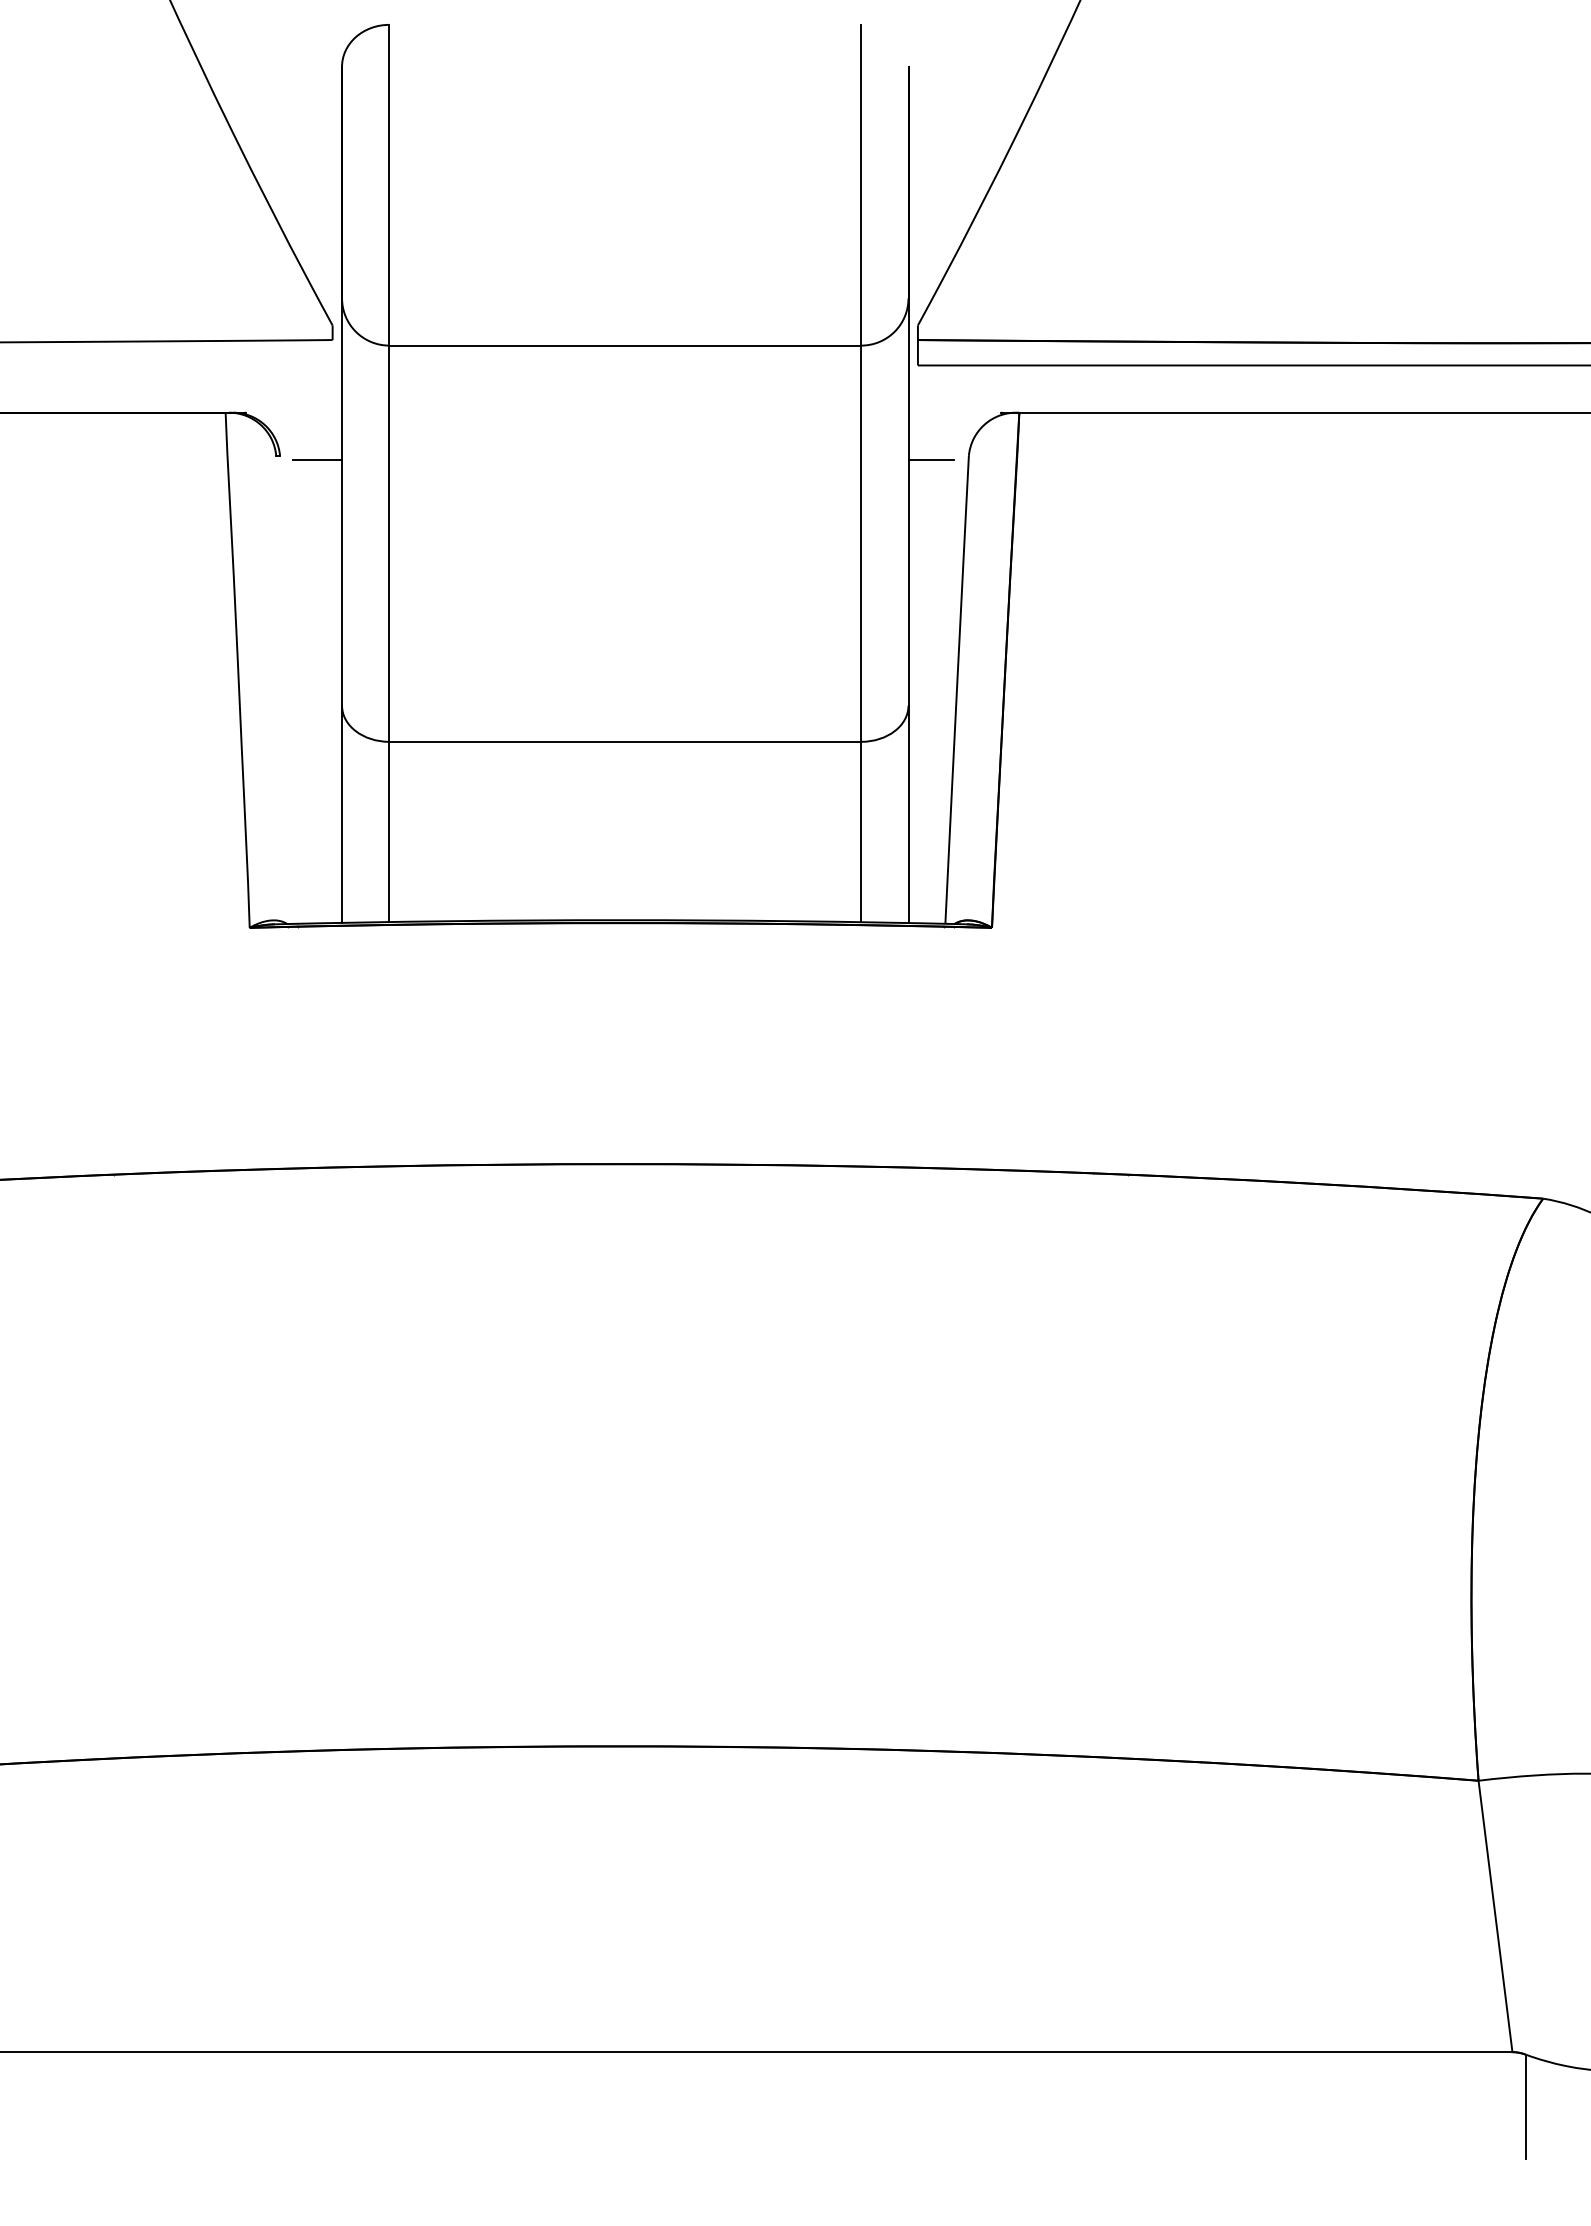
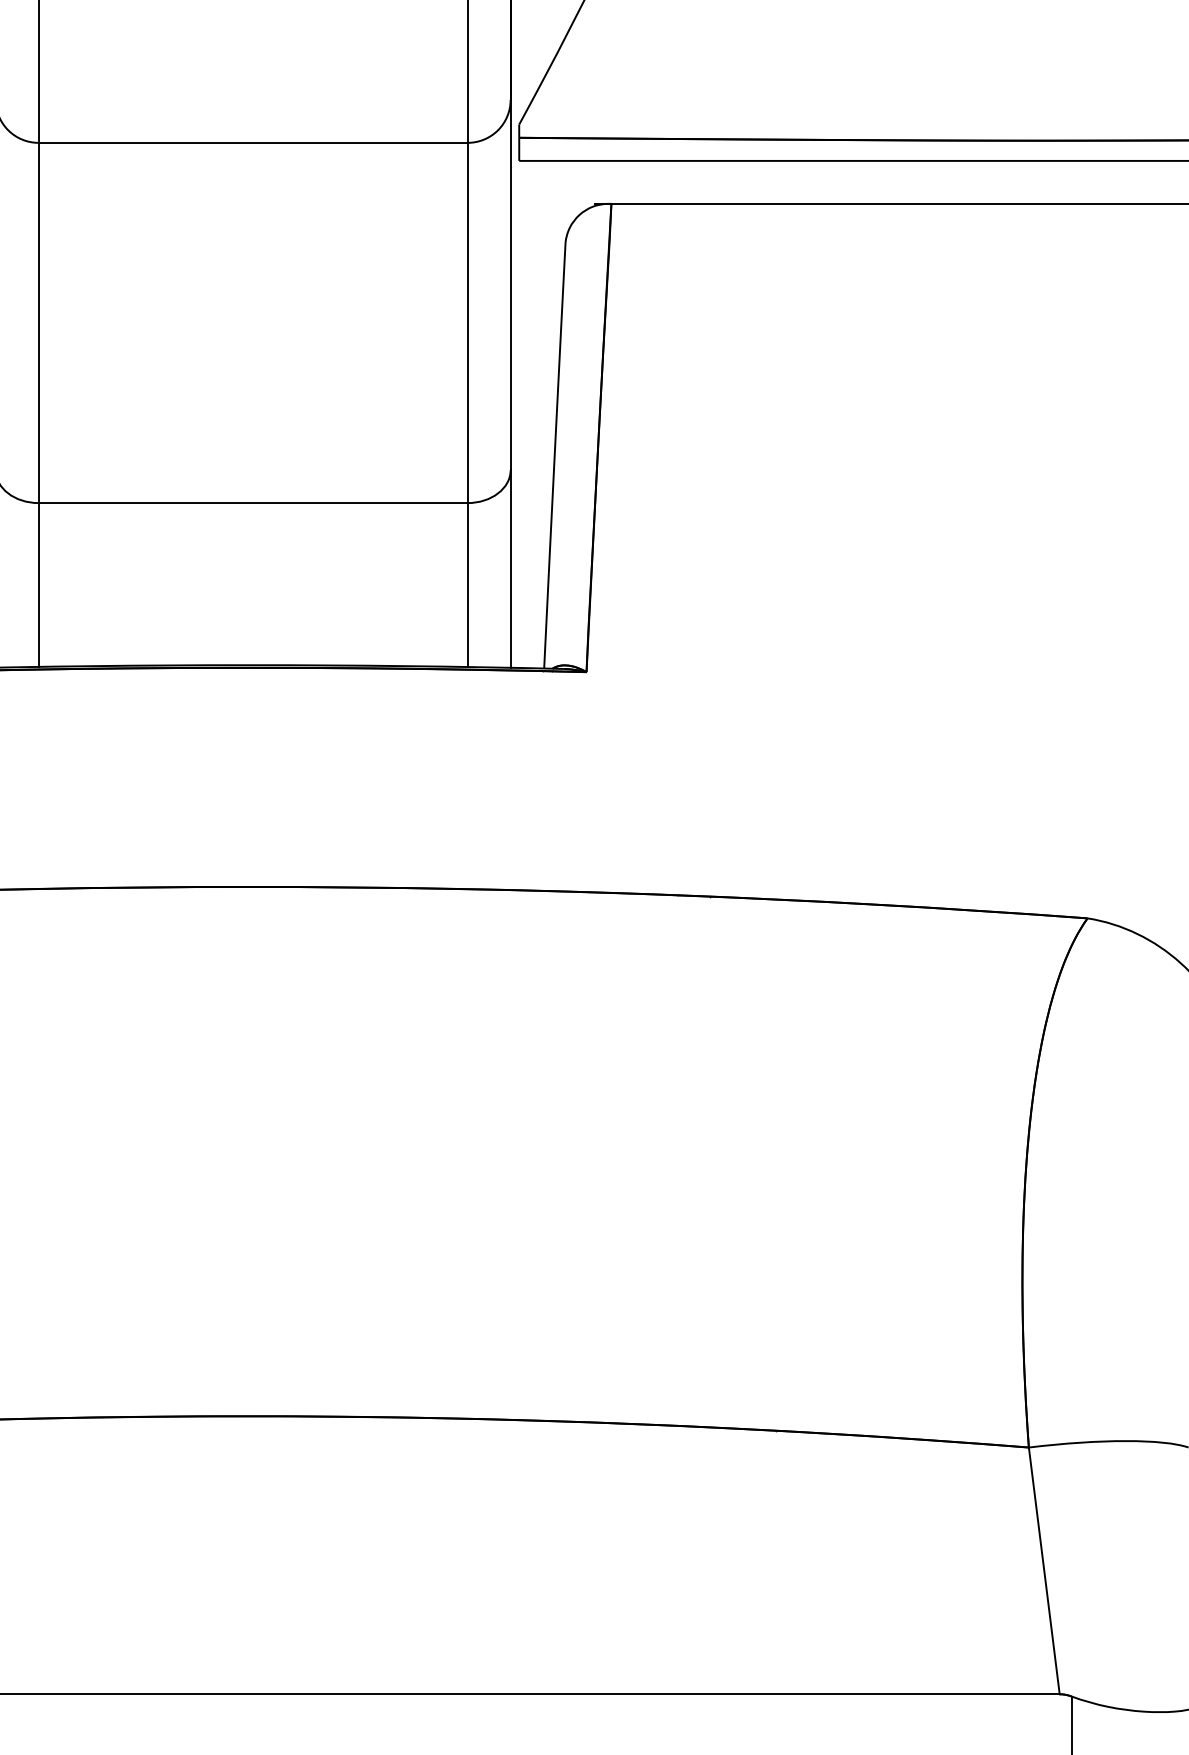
line: (930, 459) -> (530, 246), removed

